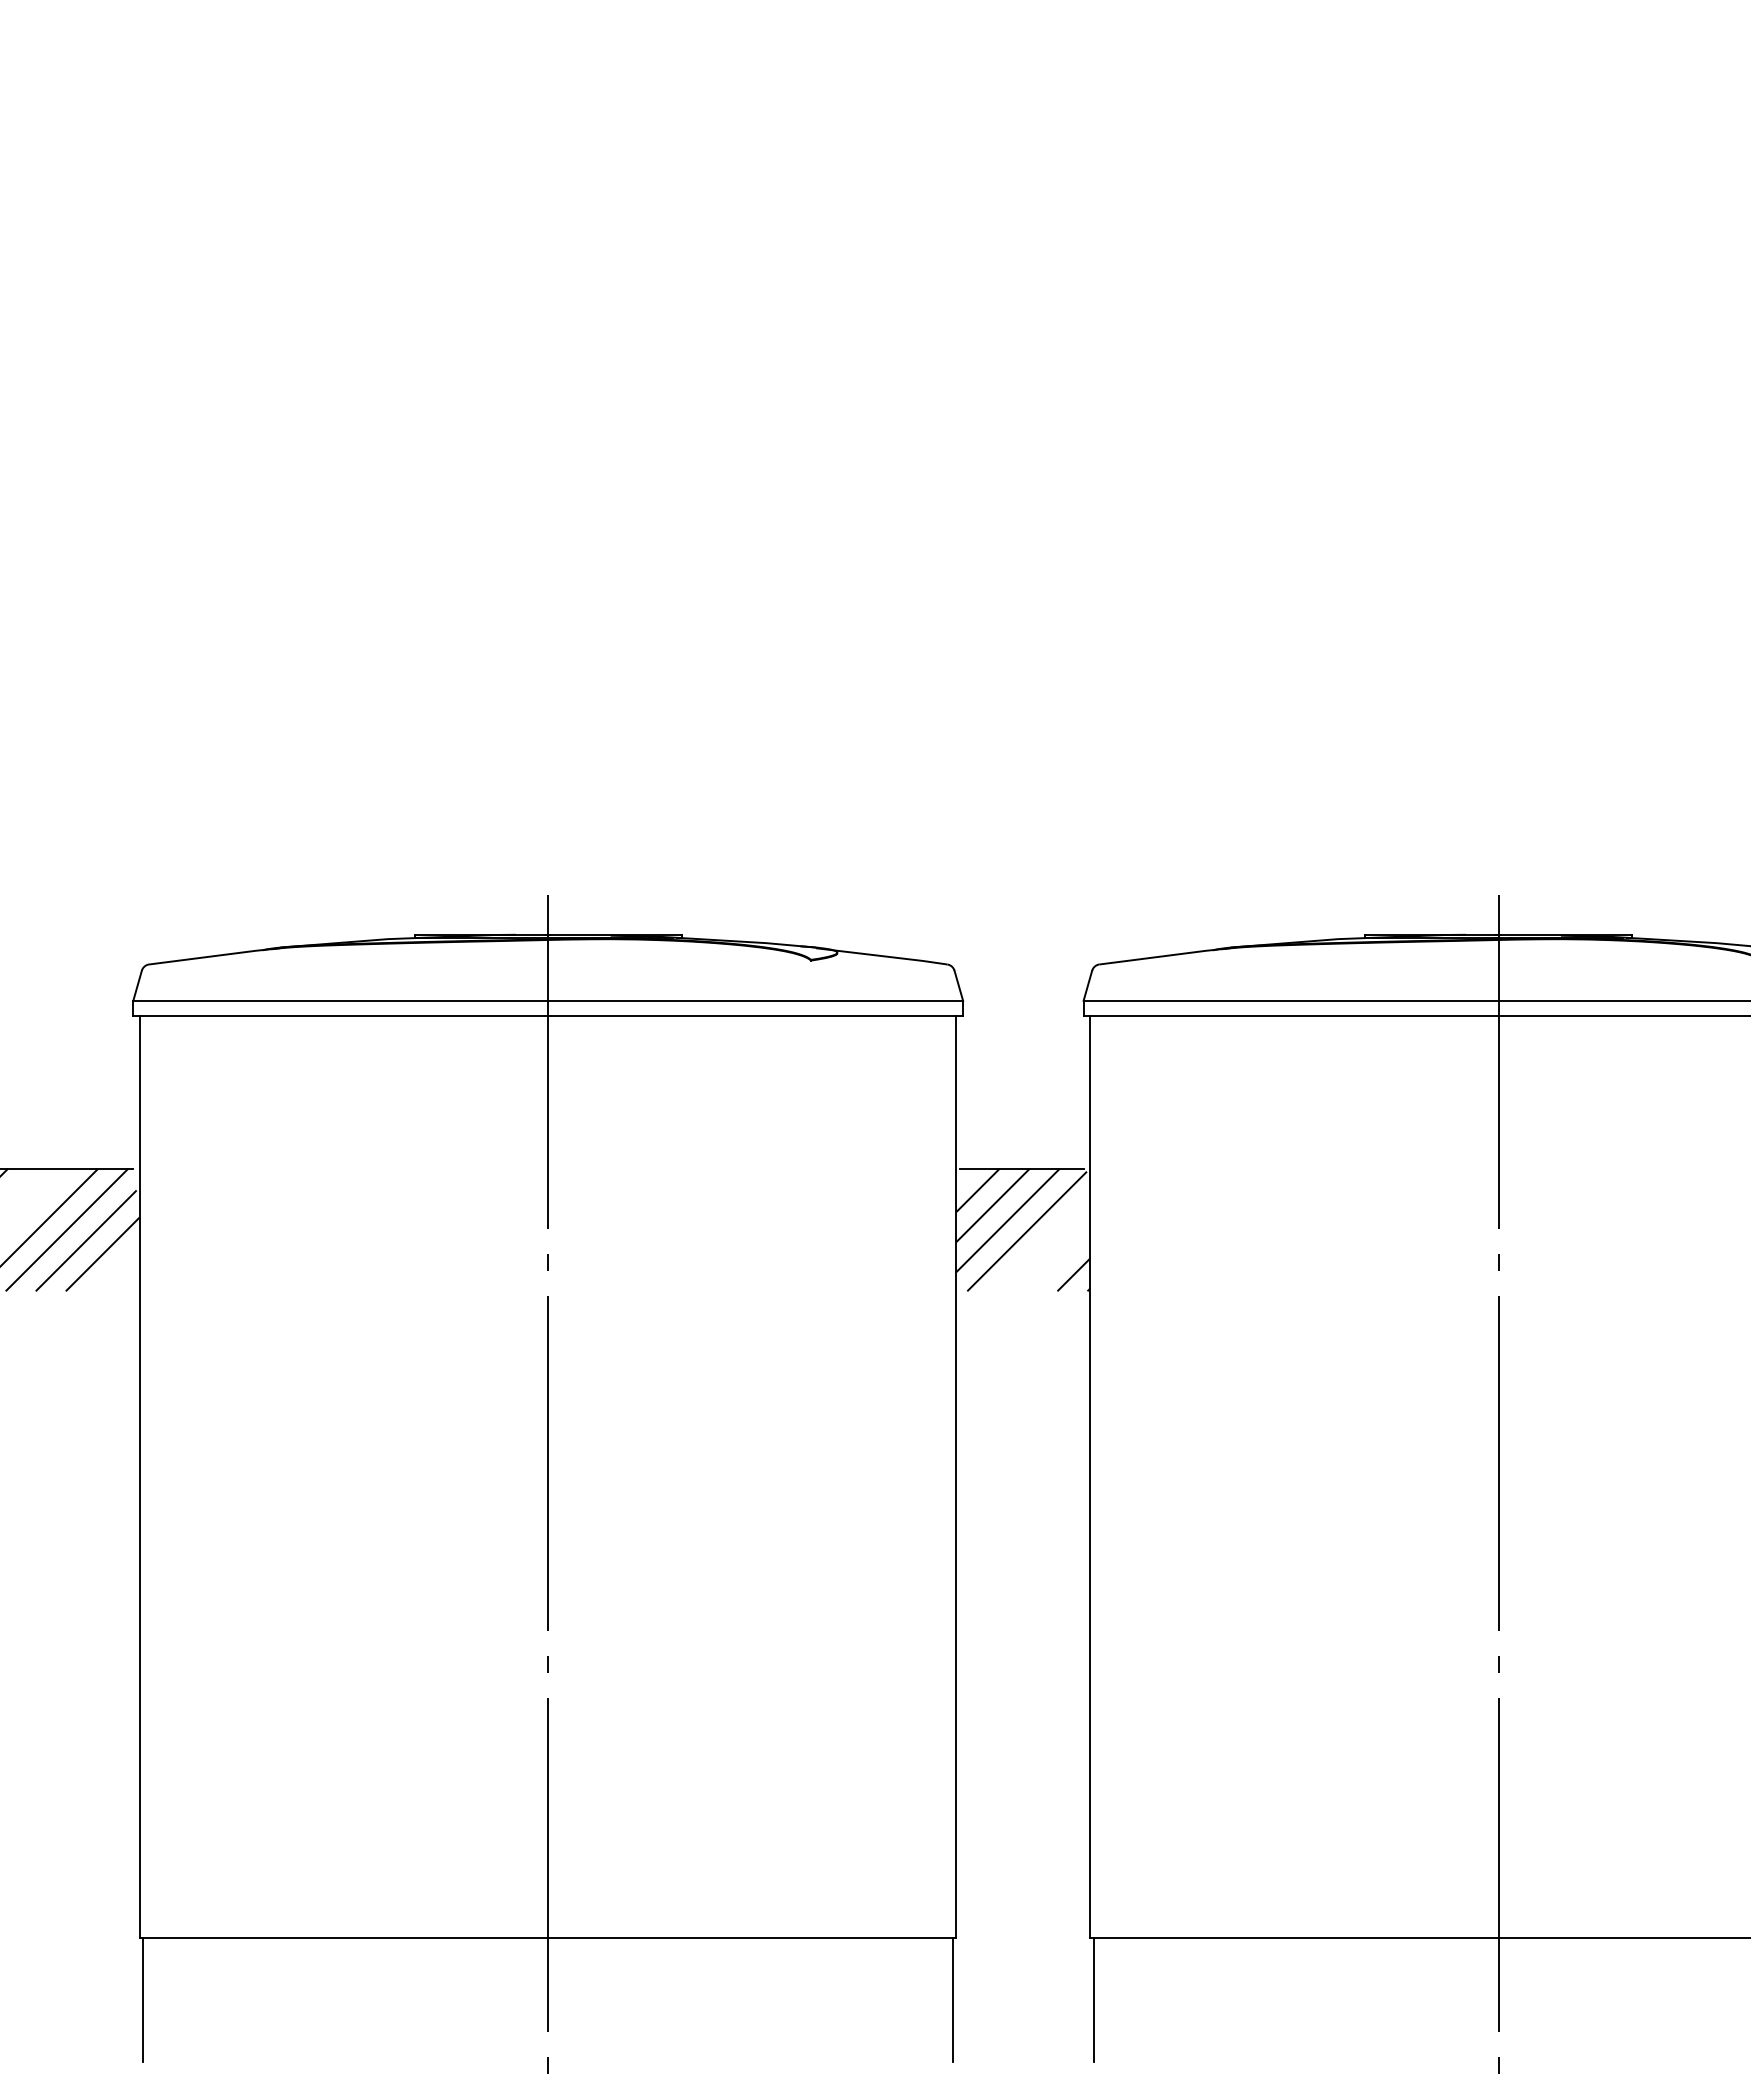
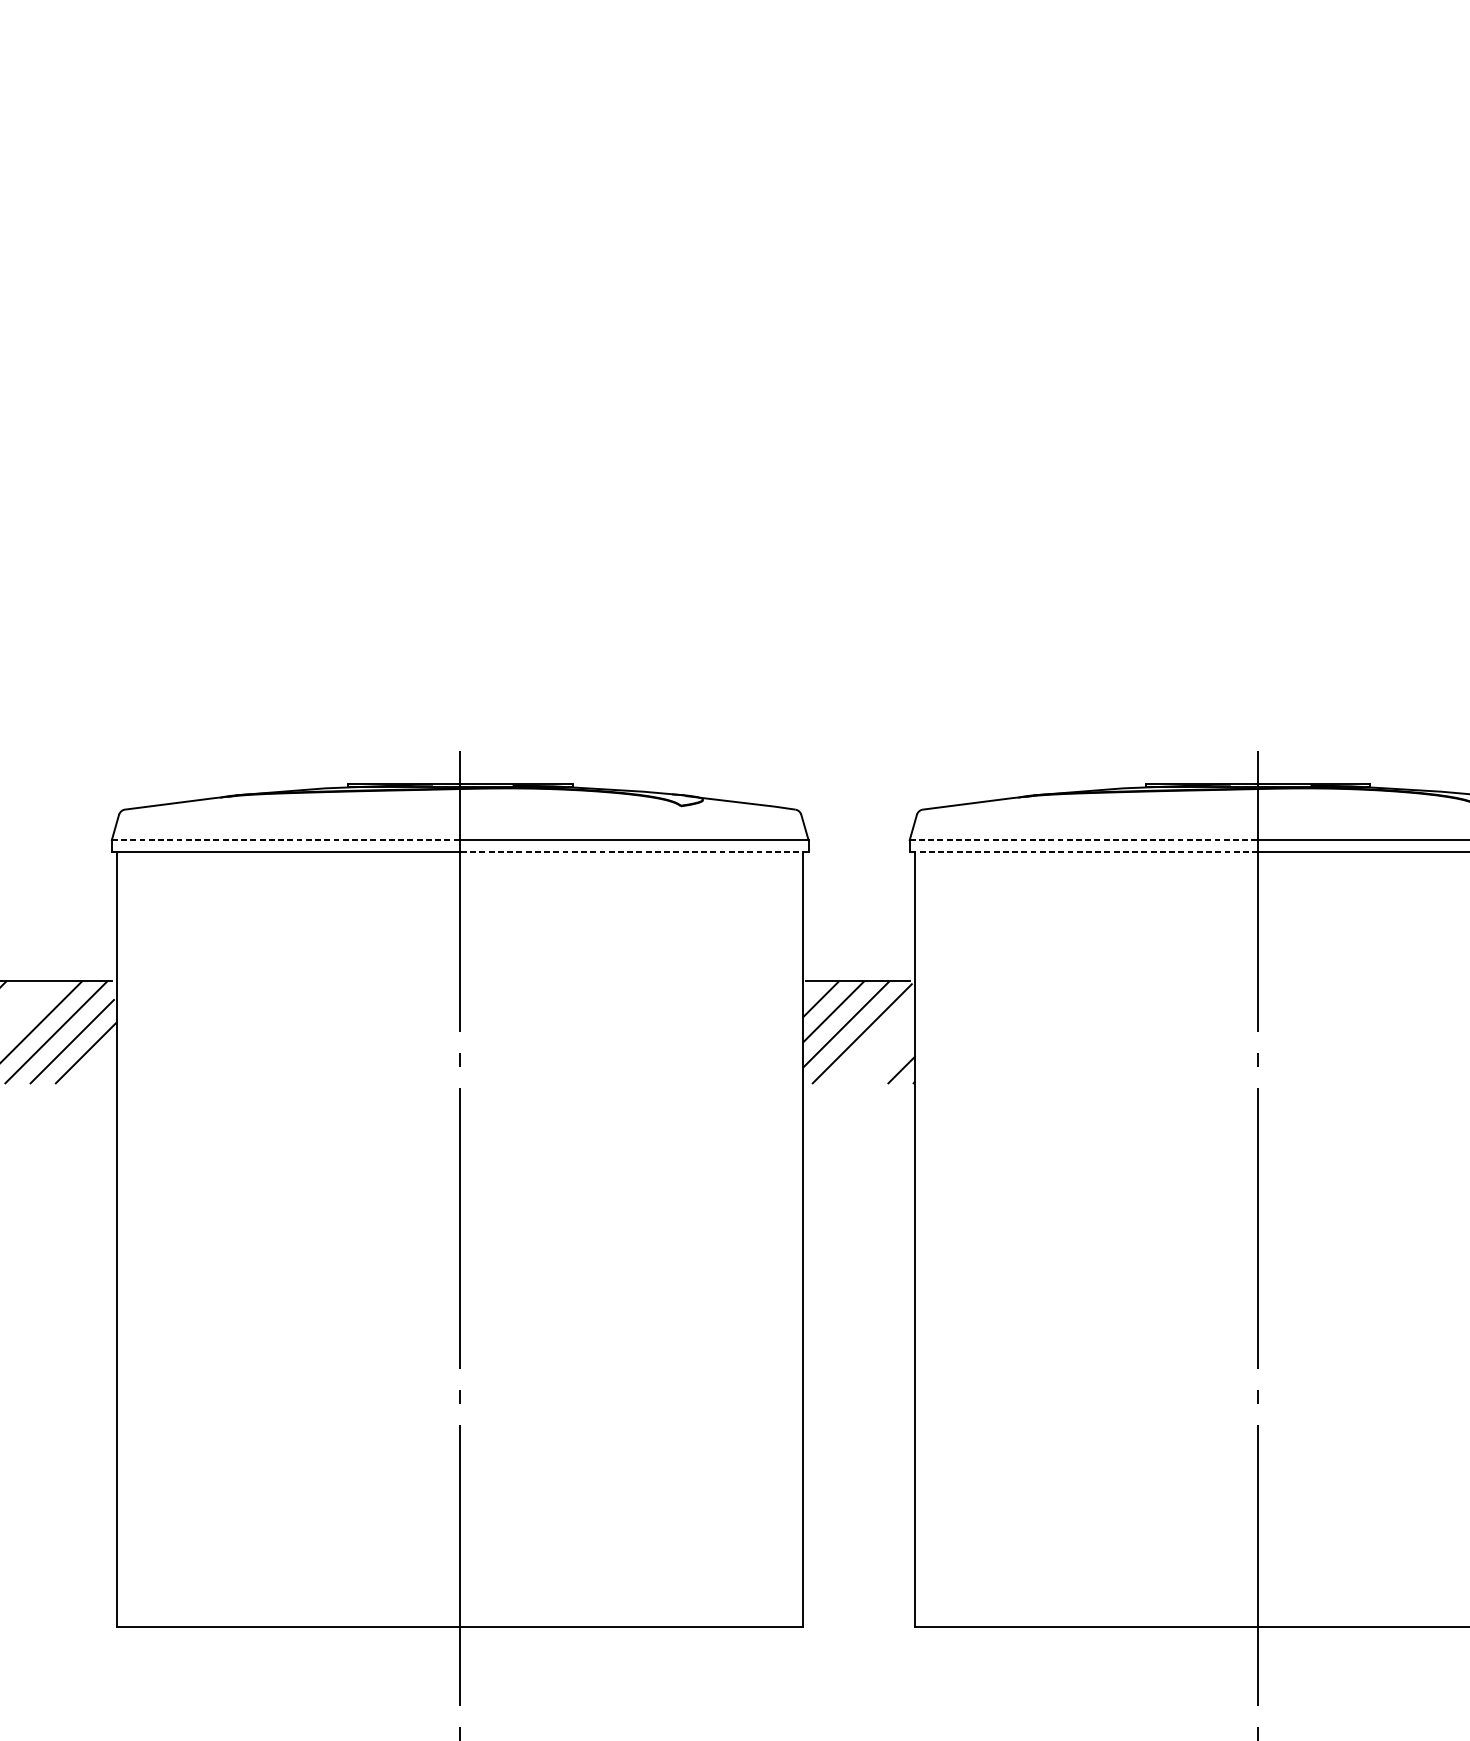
line: (341, 1000) -> (286, 839), solid -> dashed
line: (1291, 1000) -> (1084, 839), solid -> dashed
line: (755, 1015) -> (634, 852), solid -> dashed
line: (1290, 1015) -> (1083, 852), solid -> dashed
line: (143, 1999) -> (120, 1678), removed
line: (953, 1999) -> (800, 1678), removed
line: (1093, 1999) -> (918, 1678), removed

